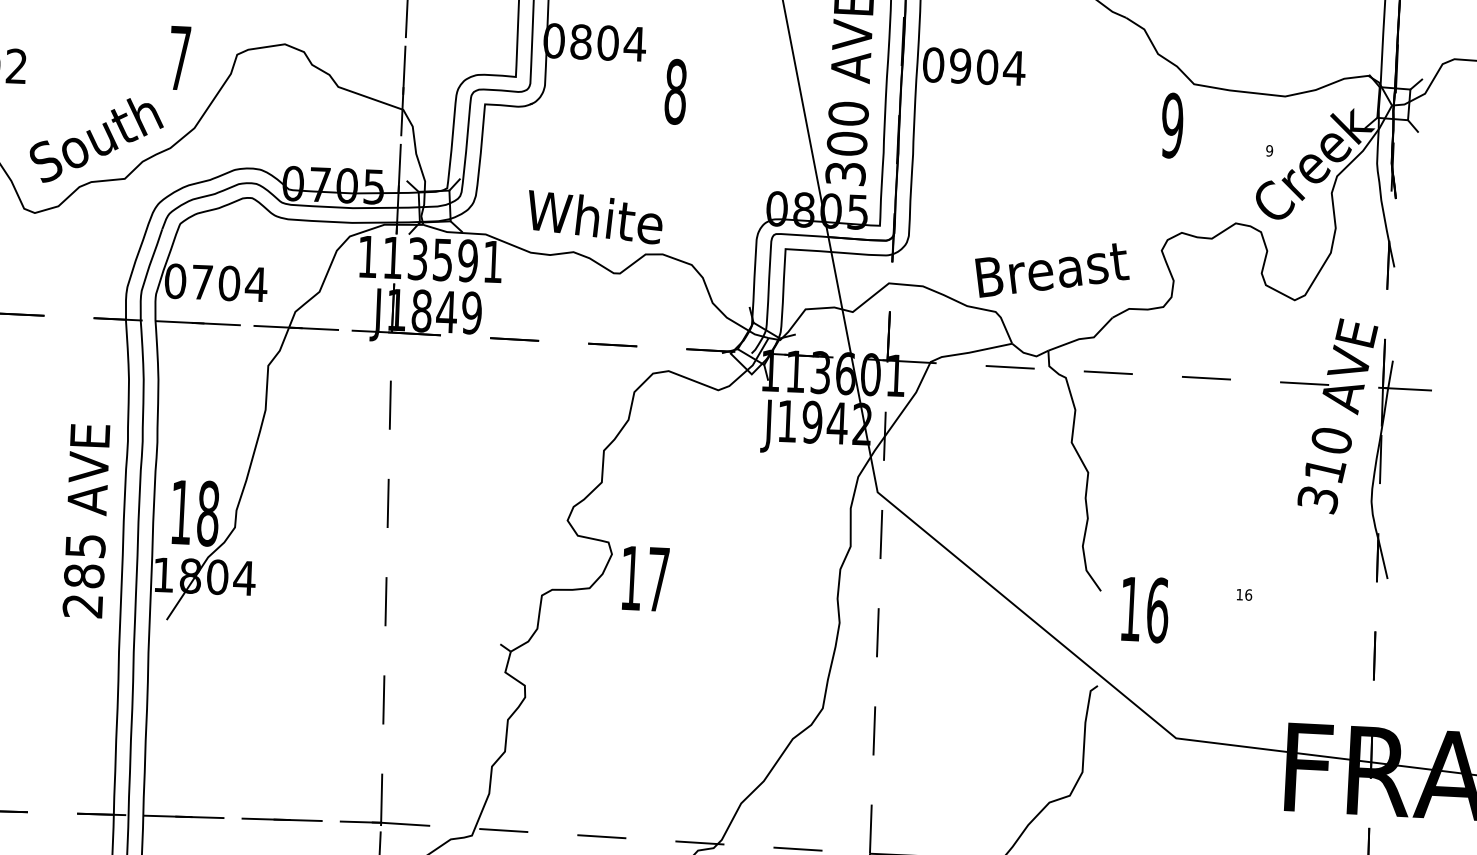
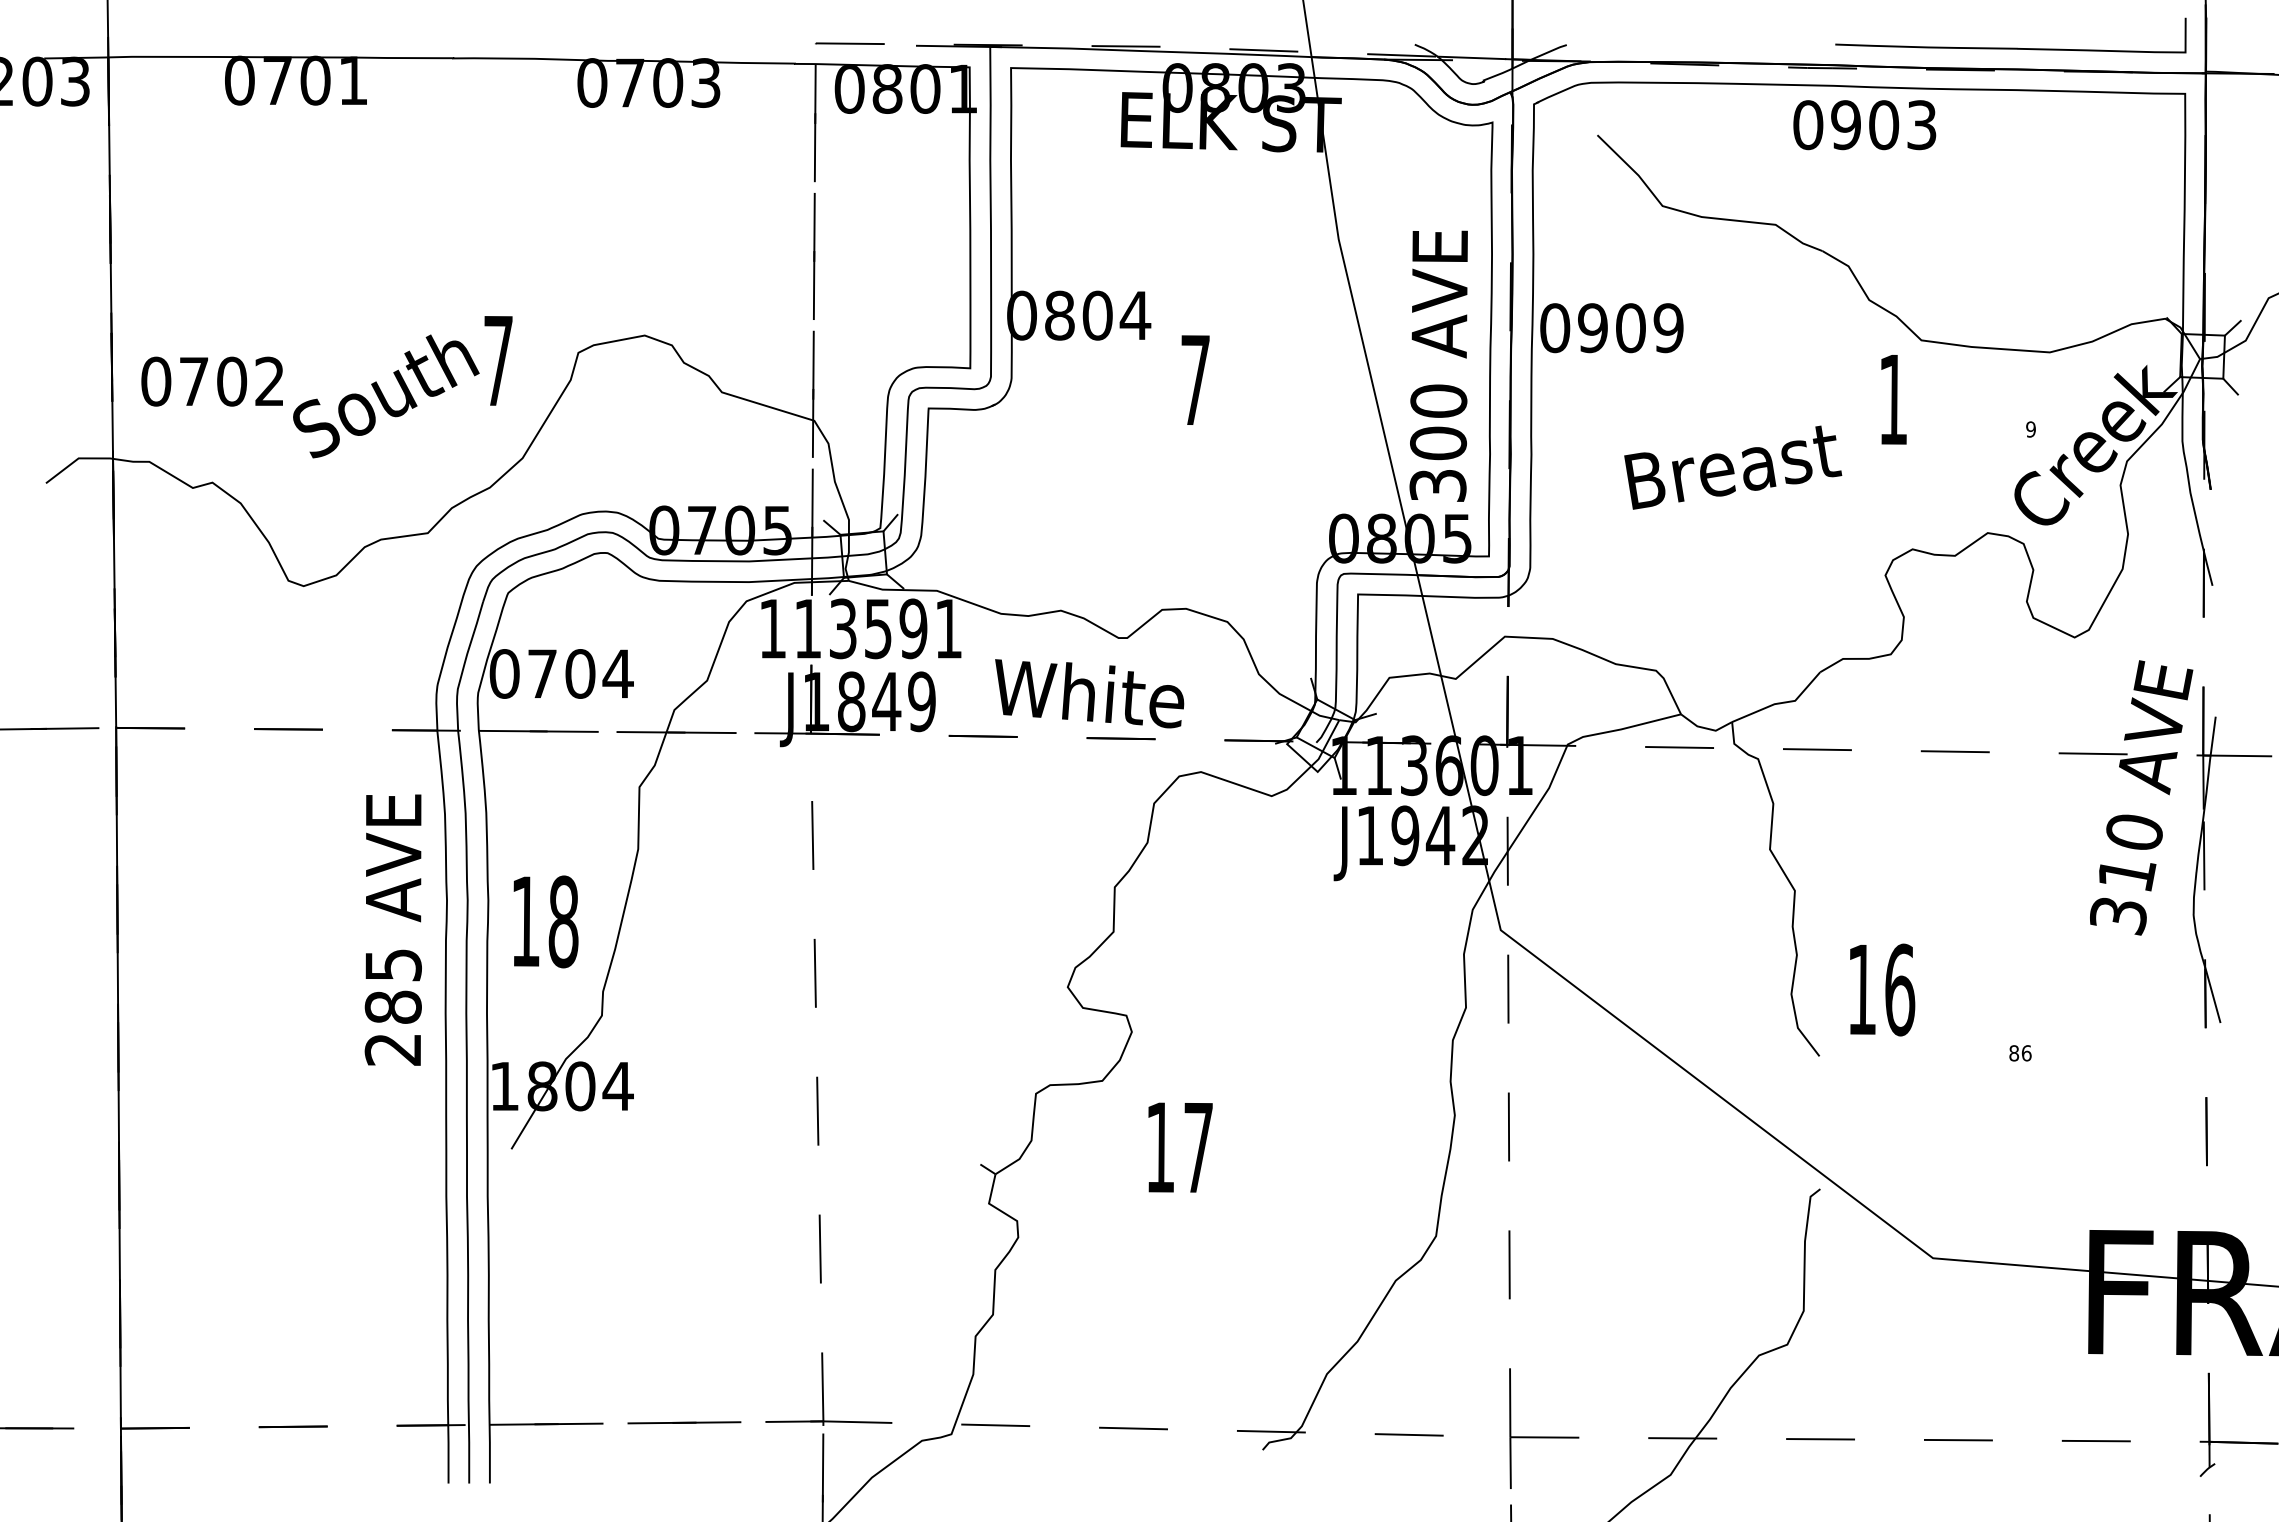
text: (1014, 68) -> (1668, 328), 0904 -> 0909
text: (675, 91) -> (1195, 379), 8 -> 7
text: (1172, 125) -> (1893, 399), 9 -> 1
text: (96, 140) -> (386, 396), moved
text: (595, 217) -> (1089, 693), moved
text: (1052, 270) -> (1733, 467), moved
text: (195, 512) -> (545, 921), moved
text: (85, 520) -> (392, 929), moved
text: (645, 578) -> (1180, 1147), moved
text: (1240, 594) -> (2014, 1053), 16 -> 86
text: (1145, 609) -> (1882, 989), moved

